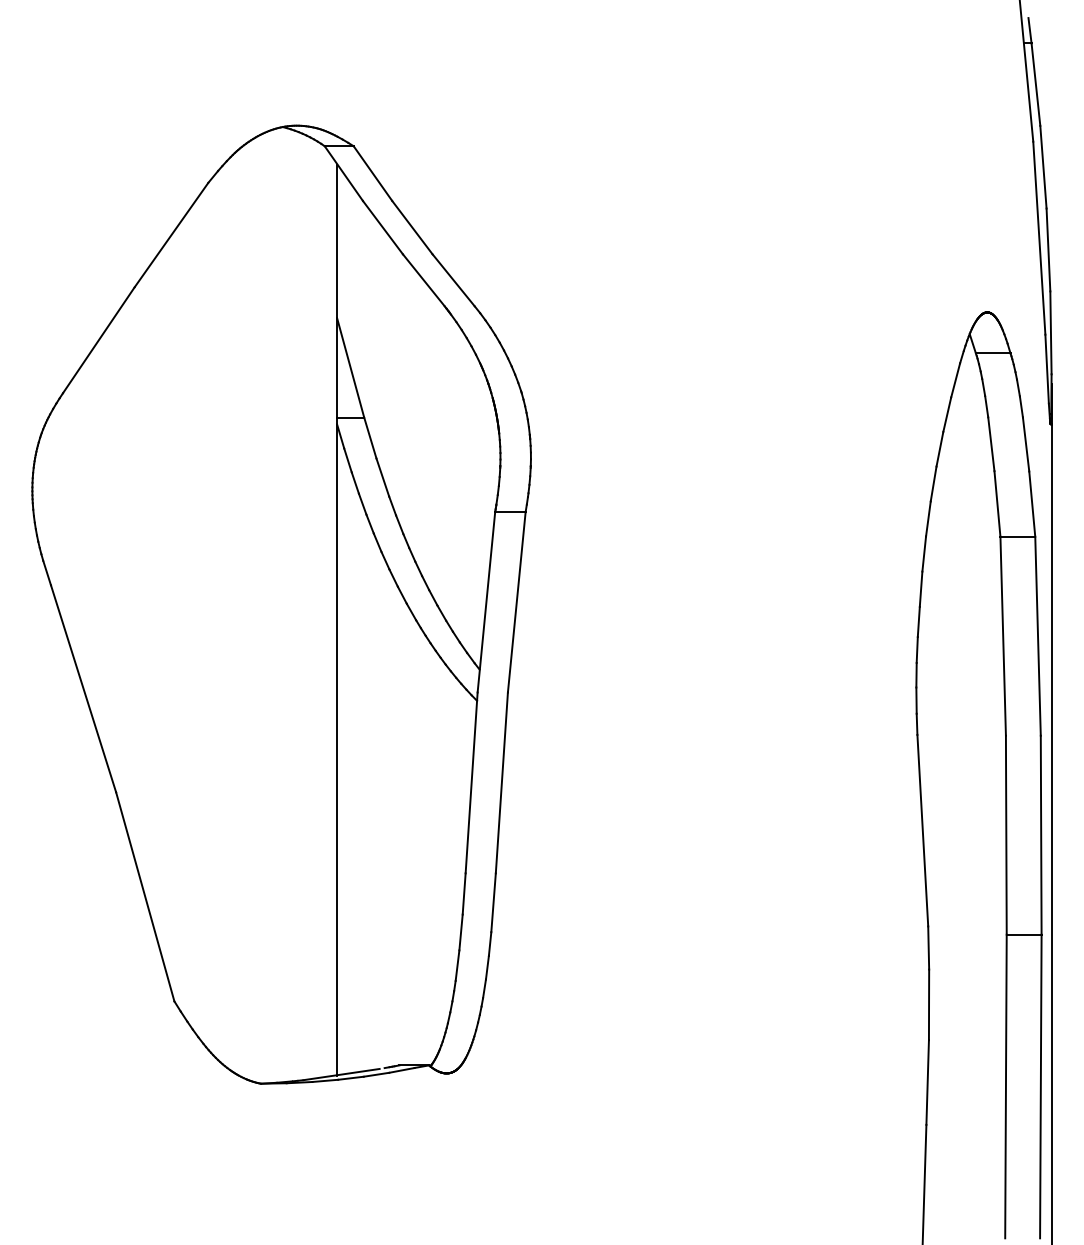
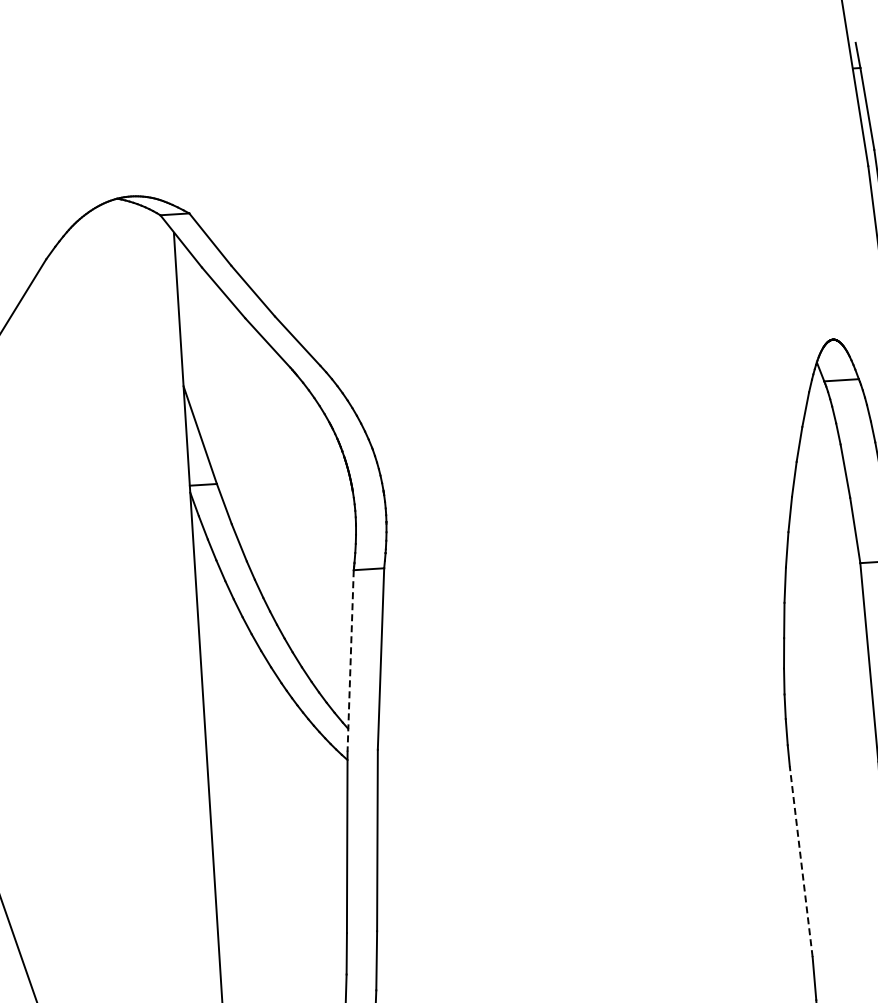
line: (486, 602) -> (350, 661), solid -> dashed
line: (922, 830) -> (800, 861), solid -> dashed

